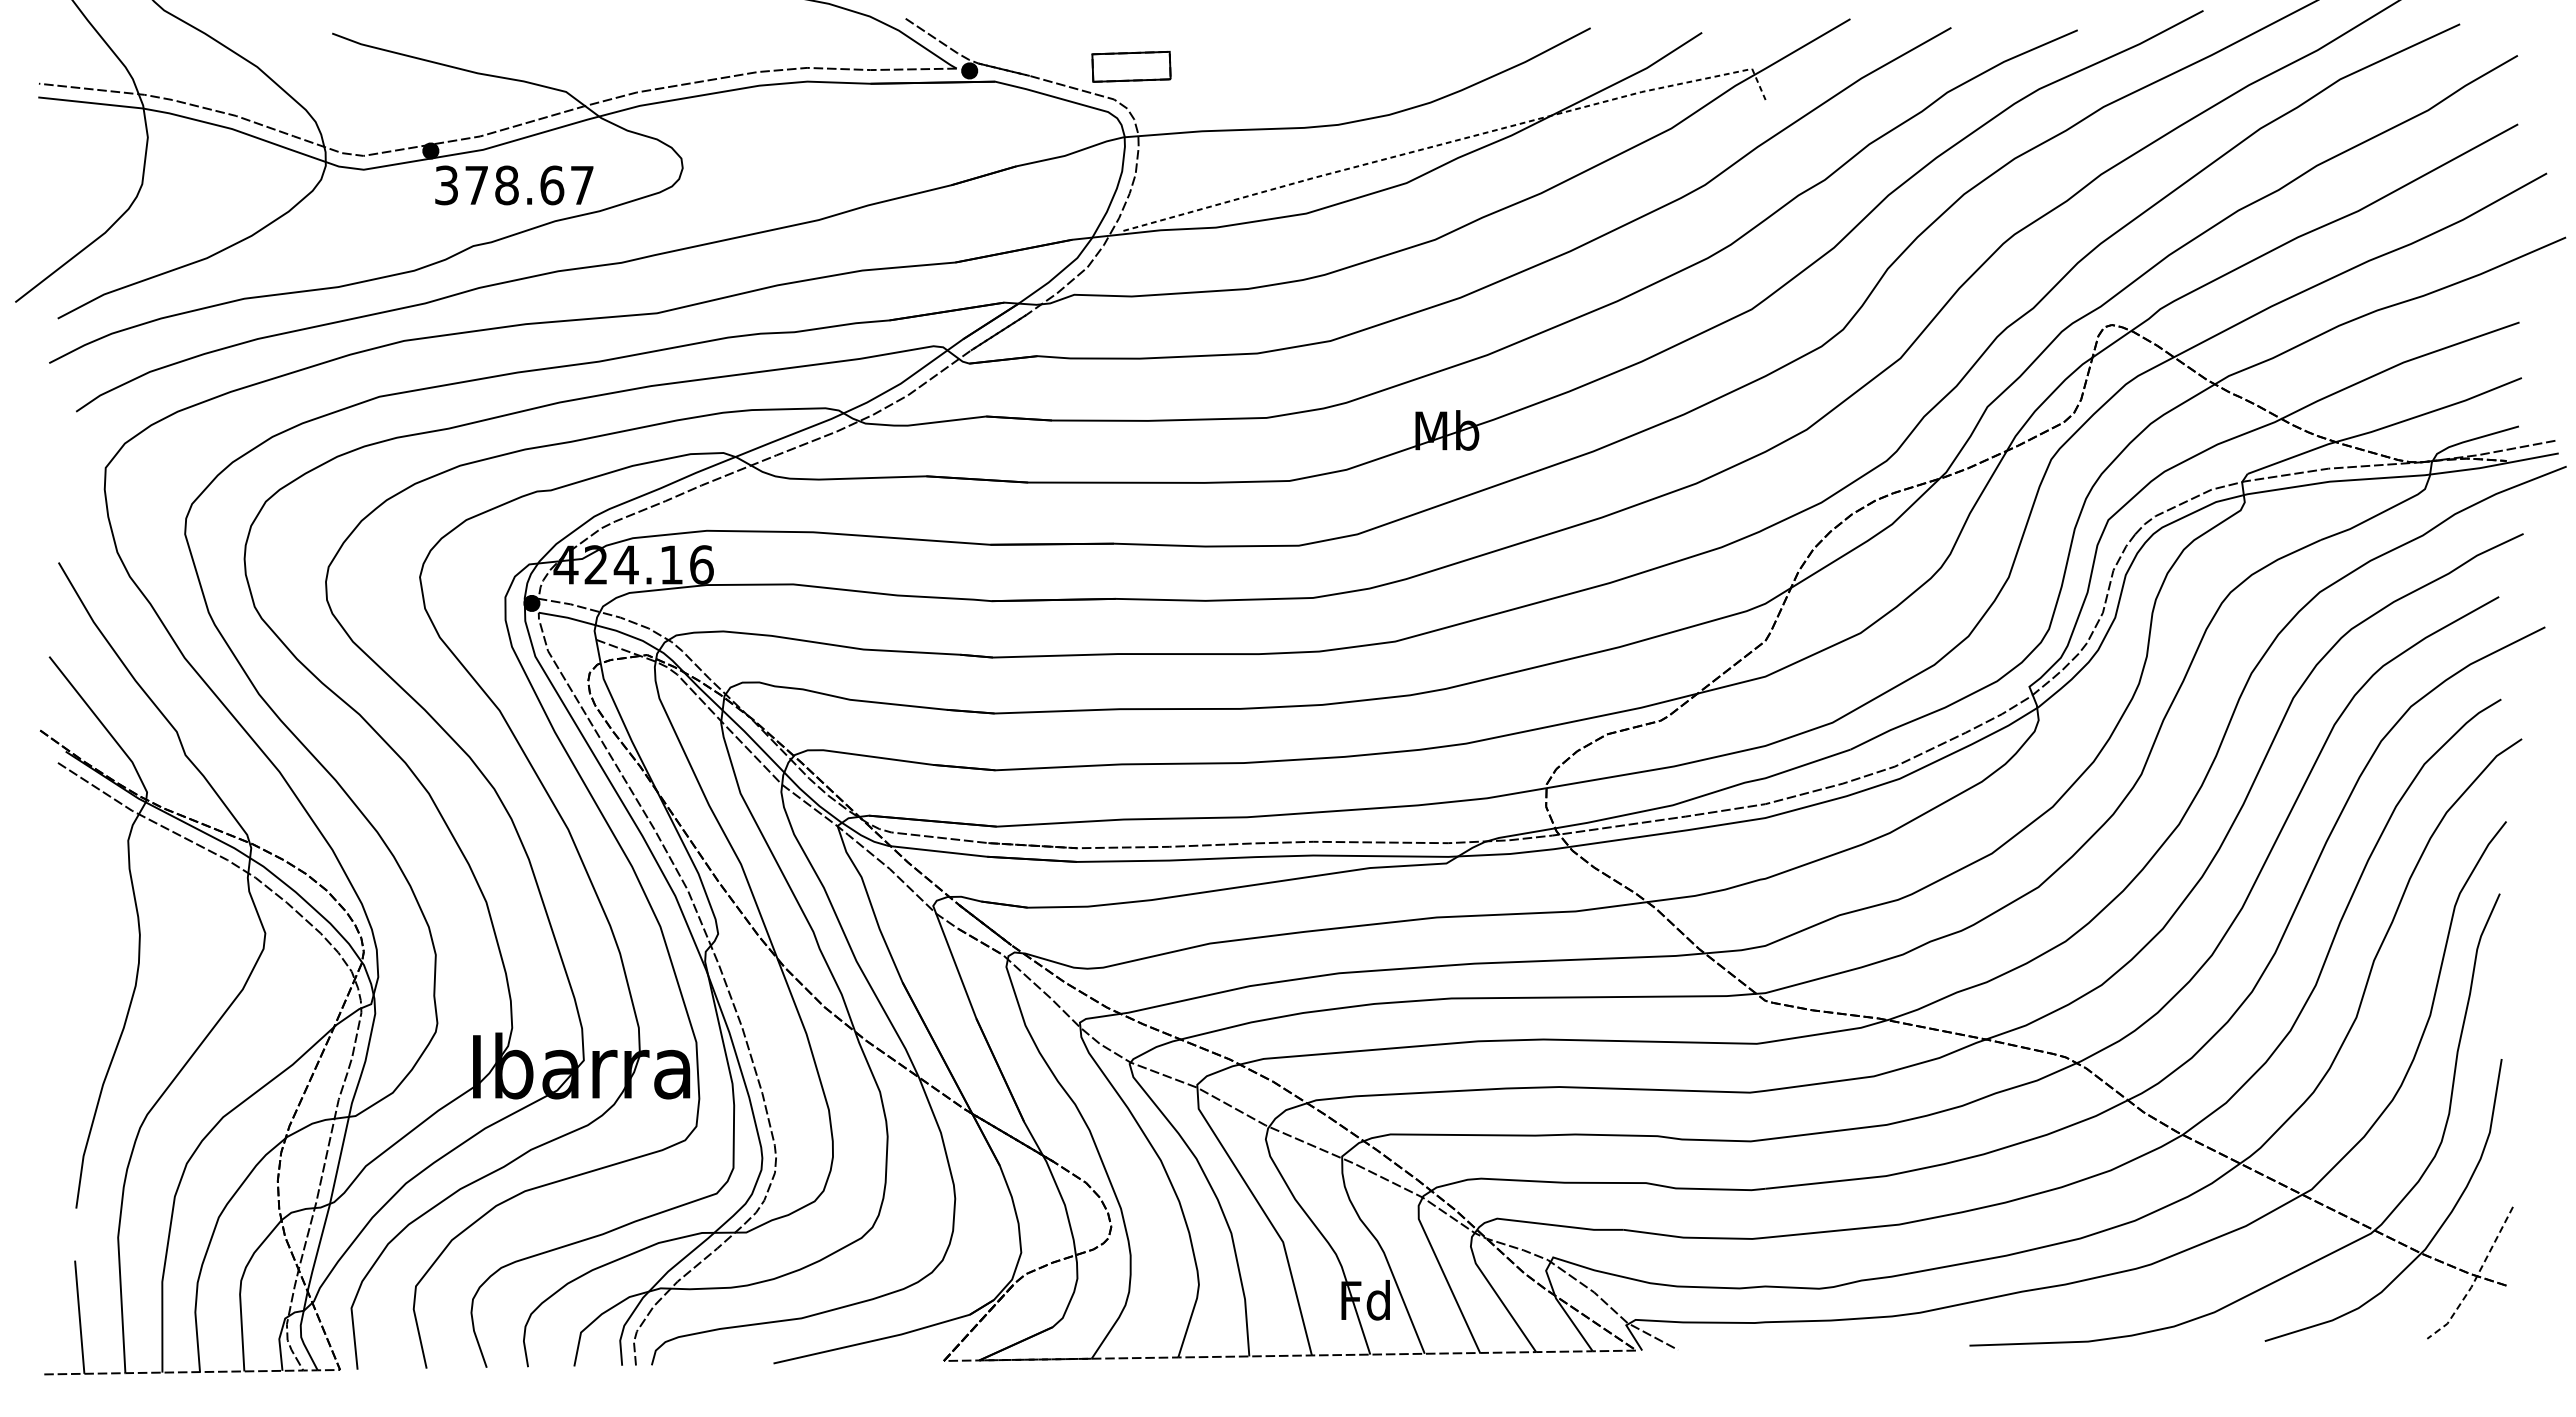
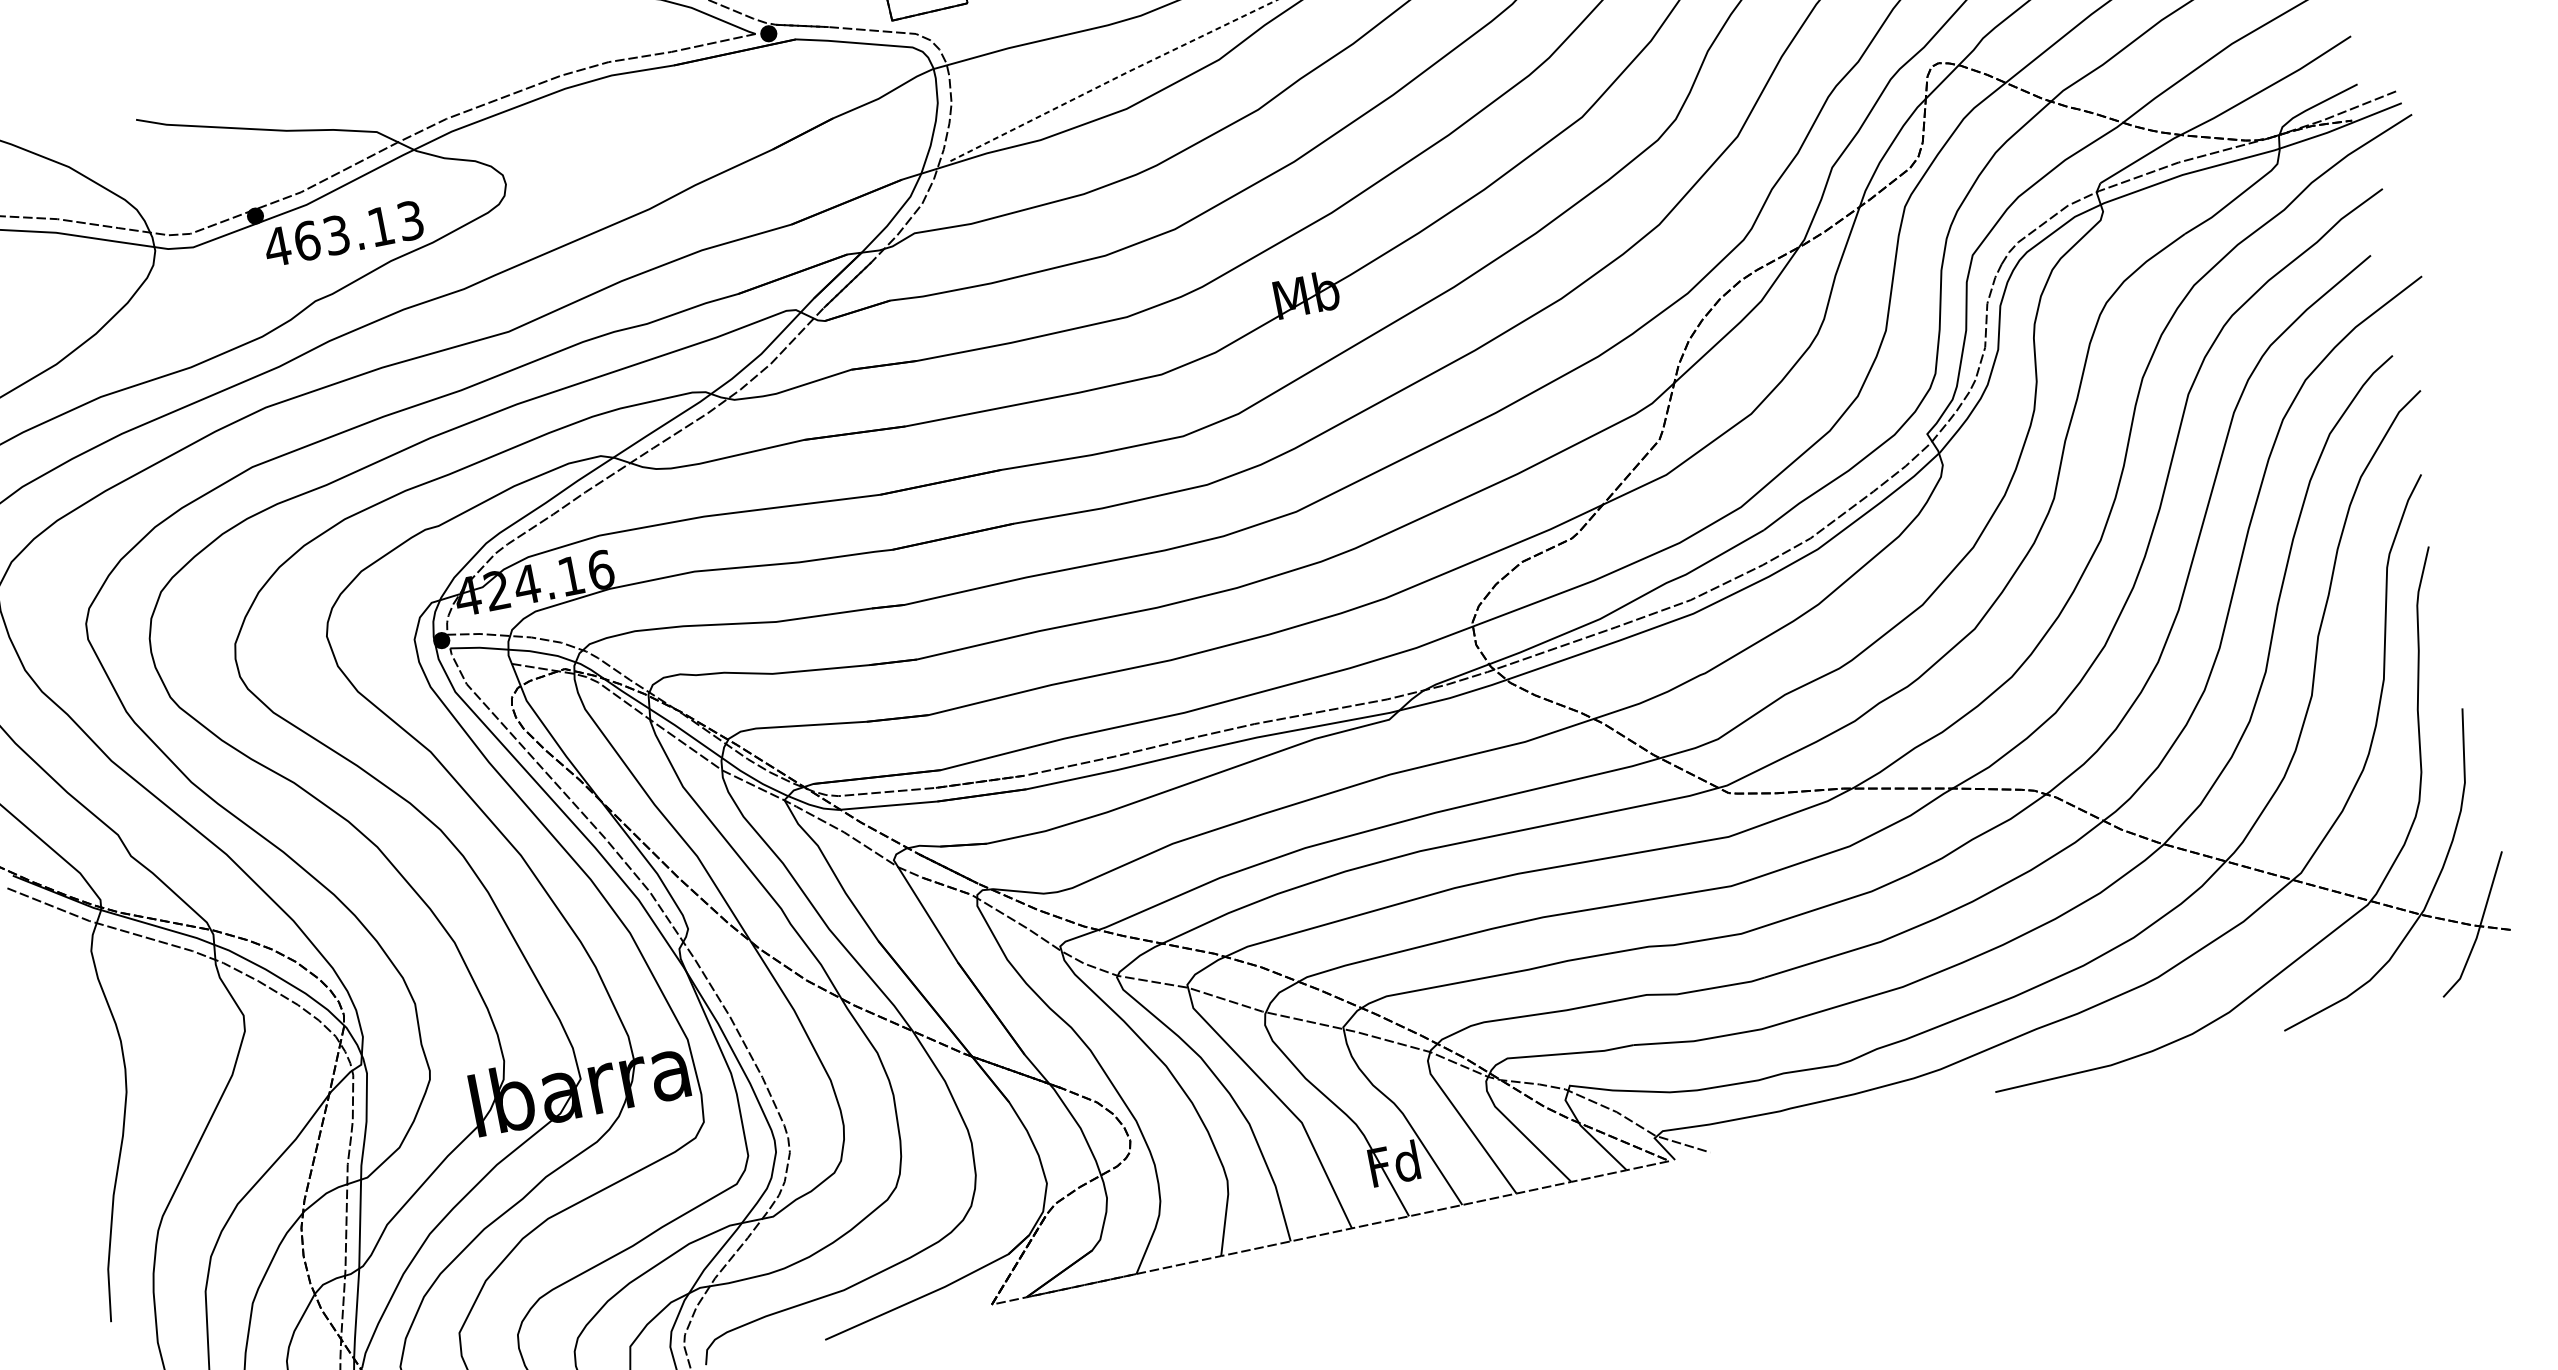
text: (513, 185) -> (343, 234), 378.67 -> 463.13
line: (2475, 1279) -> (2479, 929), dashed -> solid

